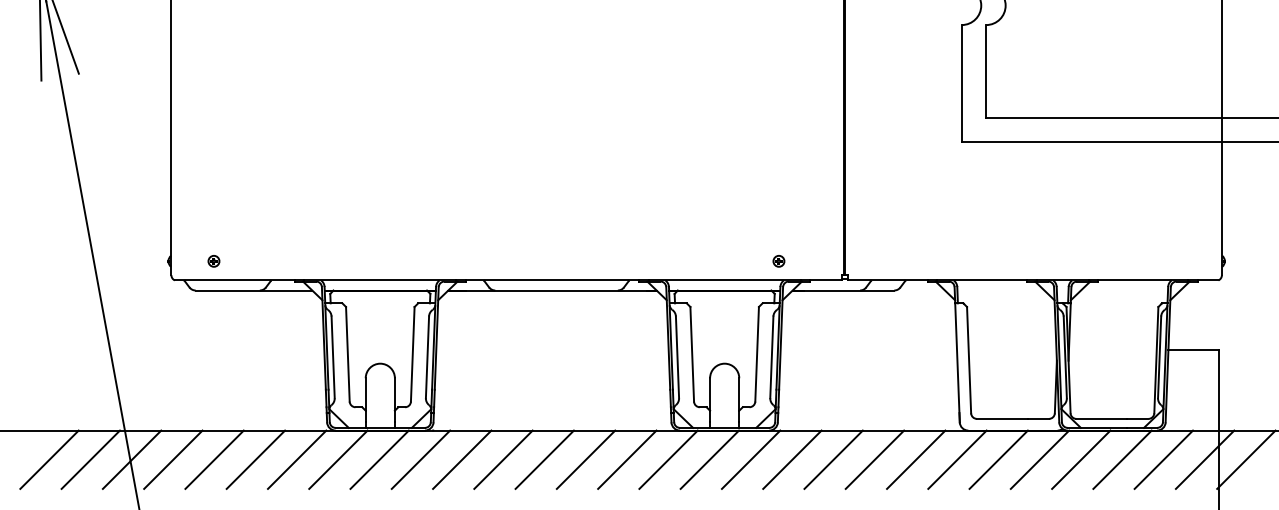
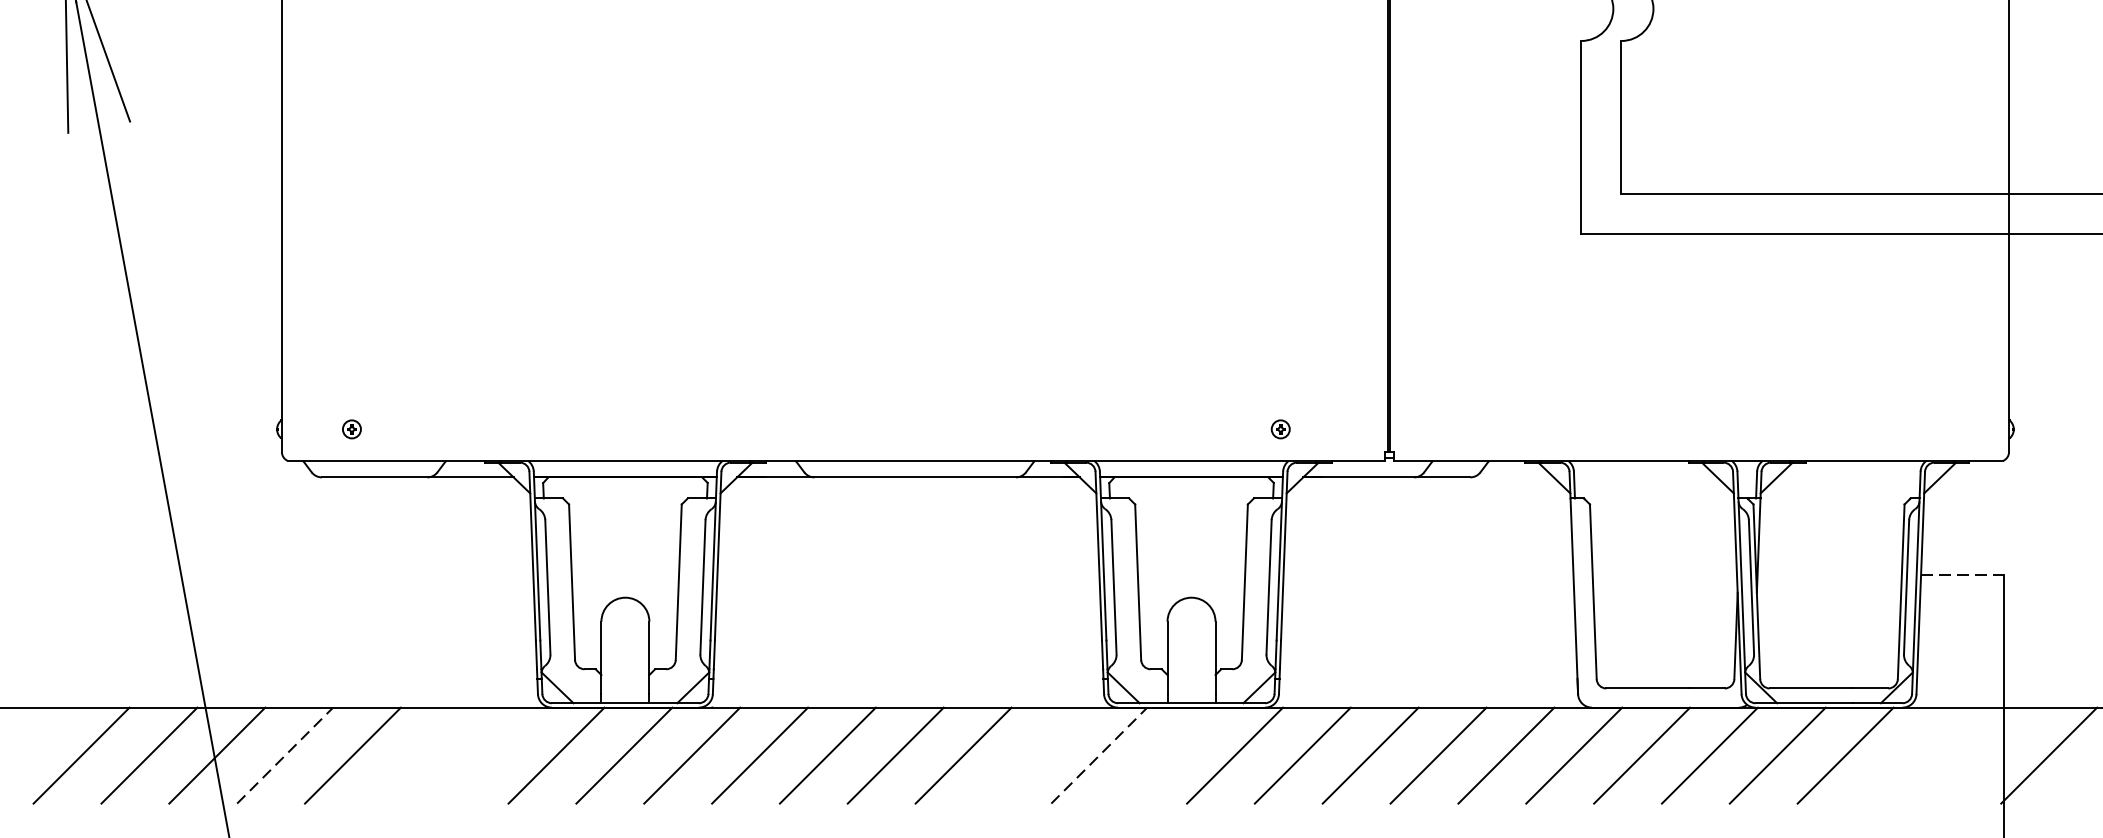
line: (1194, 350) -> (1963, 576), solid -> dashed
line: (173, 459) -> (285, 755), solid -> dashed
line: (255, 459) -> (420, 755), removed
line: (296, 459) -> (487, 755), removed
line: (627, 459) -> (1031, 755), removed
line: (668, 459) -> (1099, 755), solid -> dashed
line: (709, 459) -> (1166, 755), removed
line: (1163, 459) -> (1912, 755), removed
line: (1204, 459) -> (1980, 755), removed

